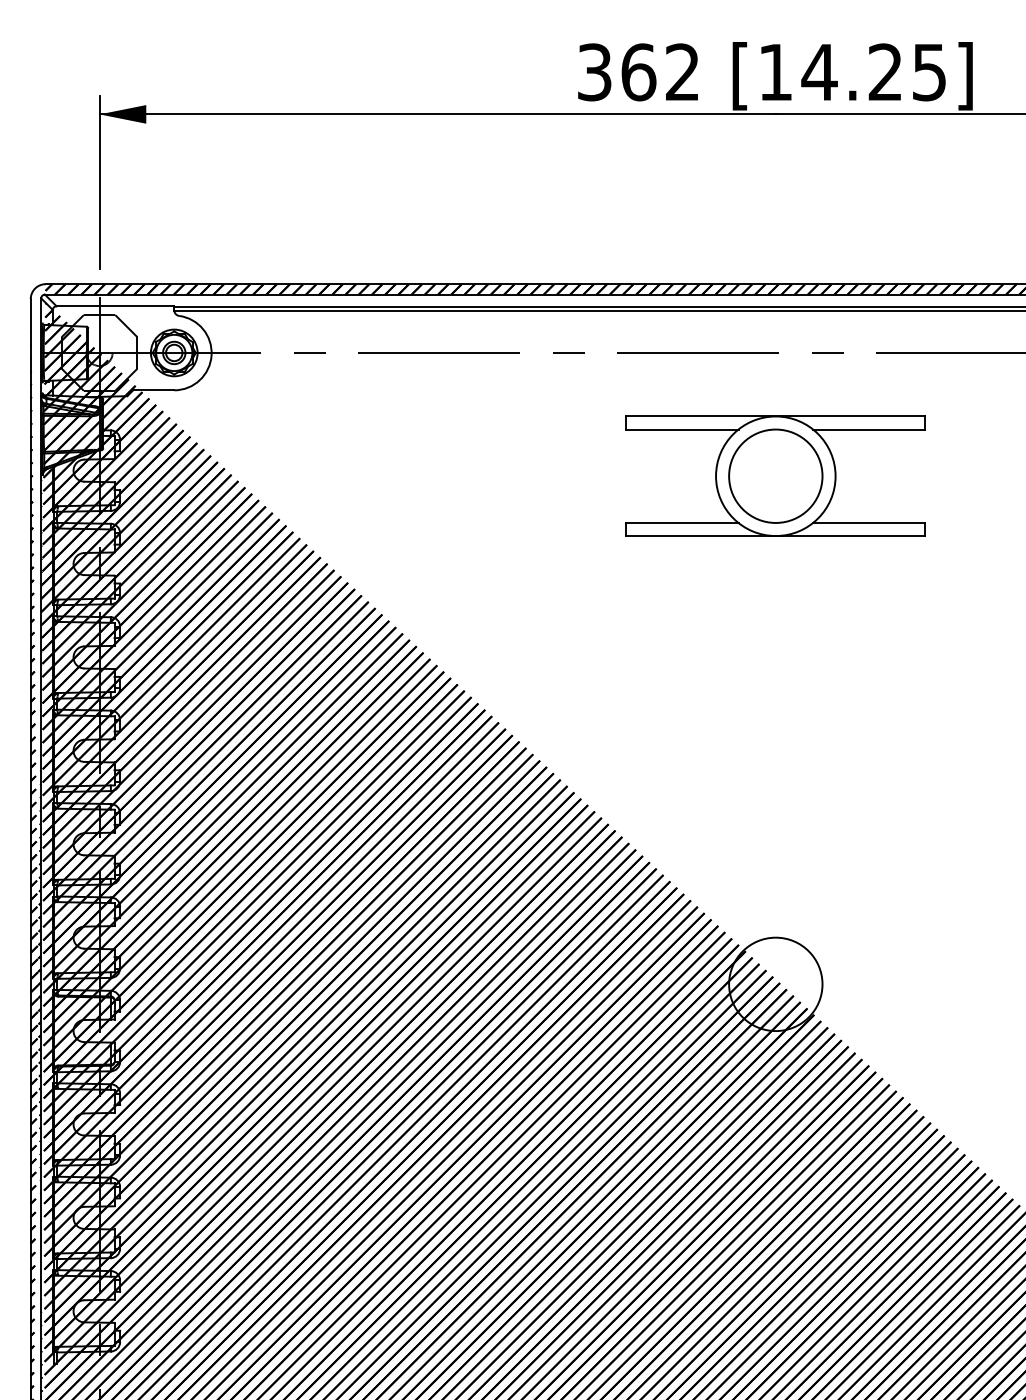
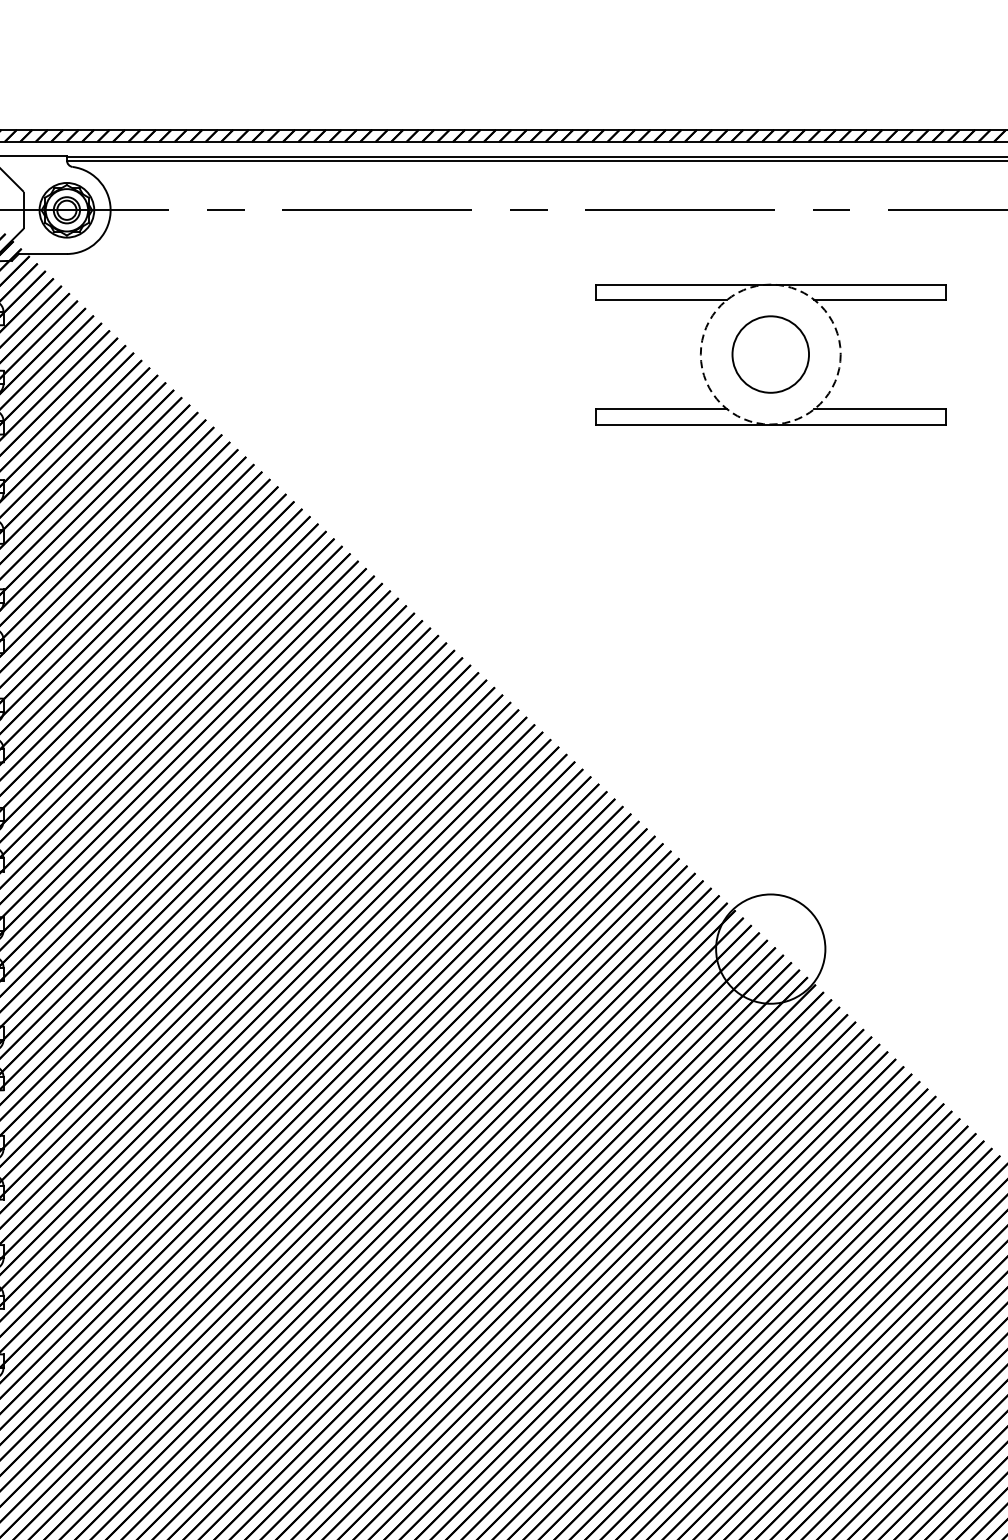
circle: (775, 475) -> (770, 353), size x0.7
circle: (775, 476) -> (770, 354), solid -> dashed

